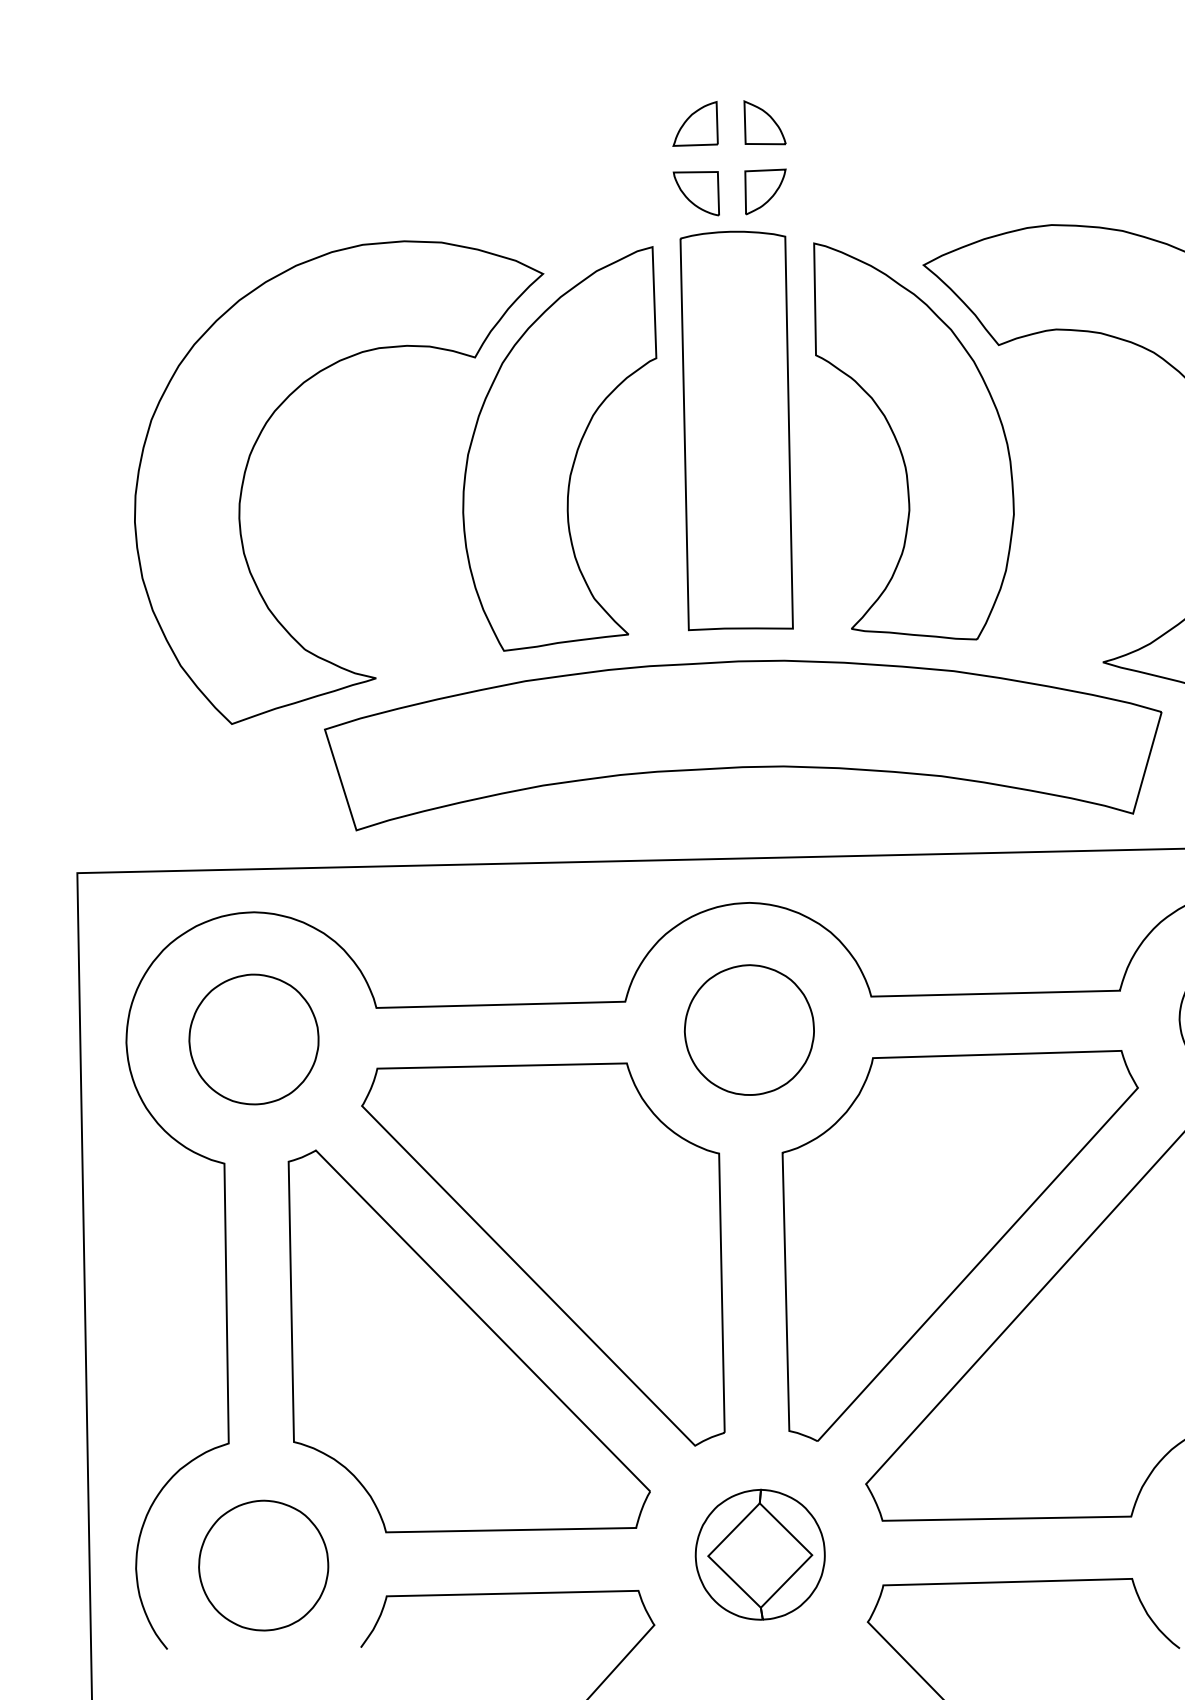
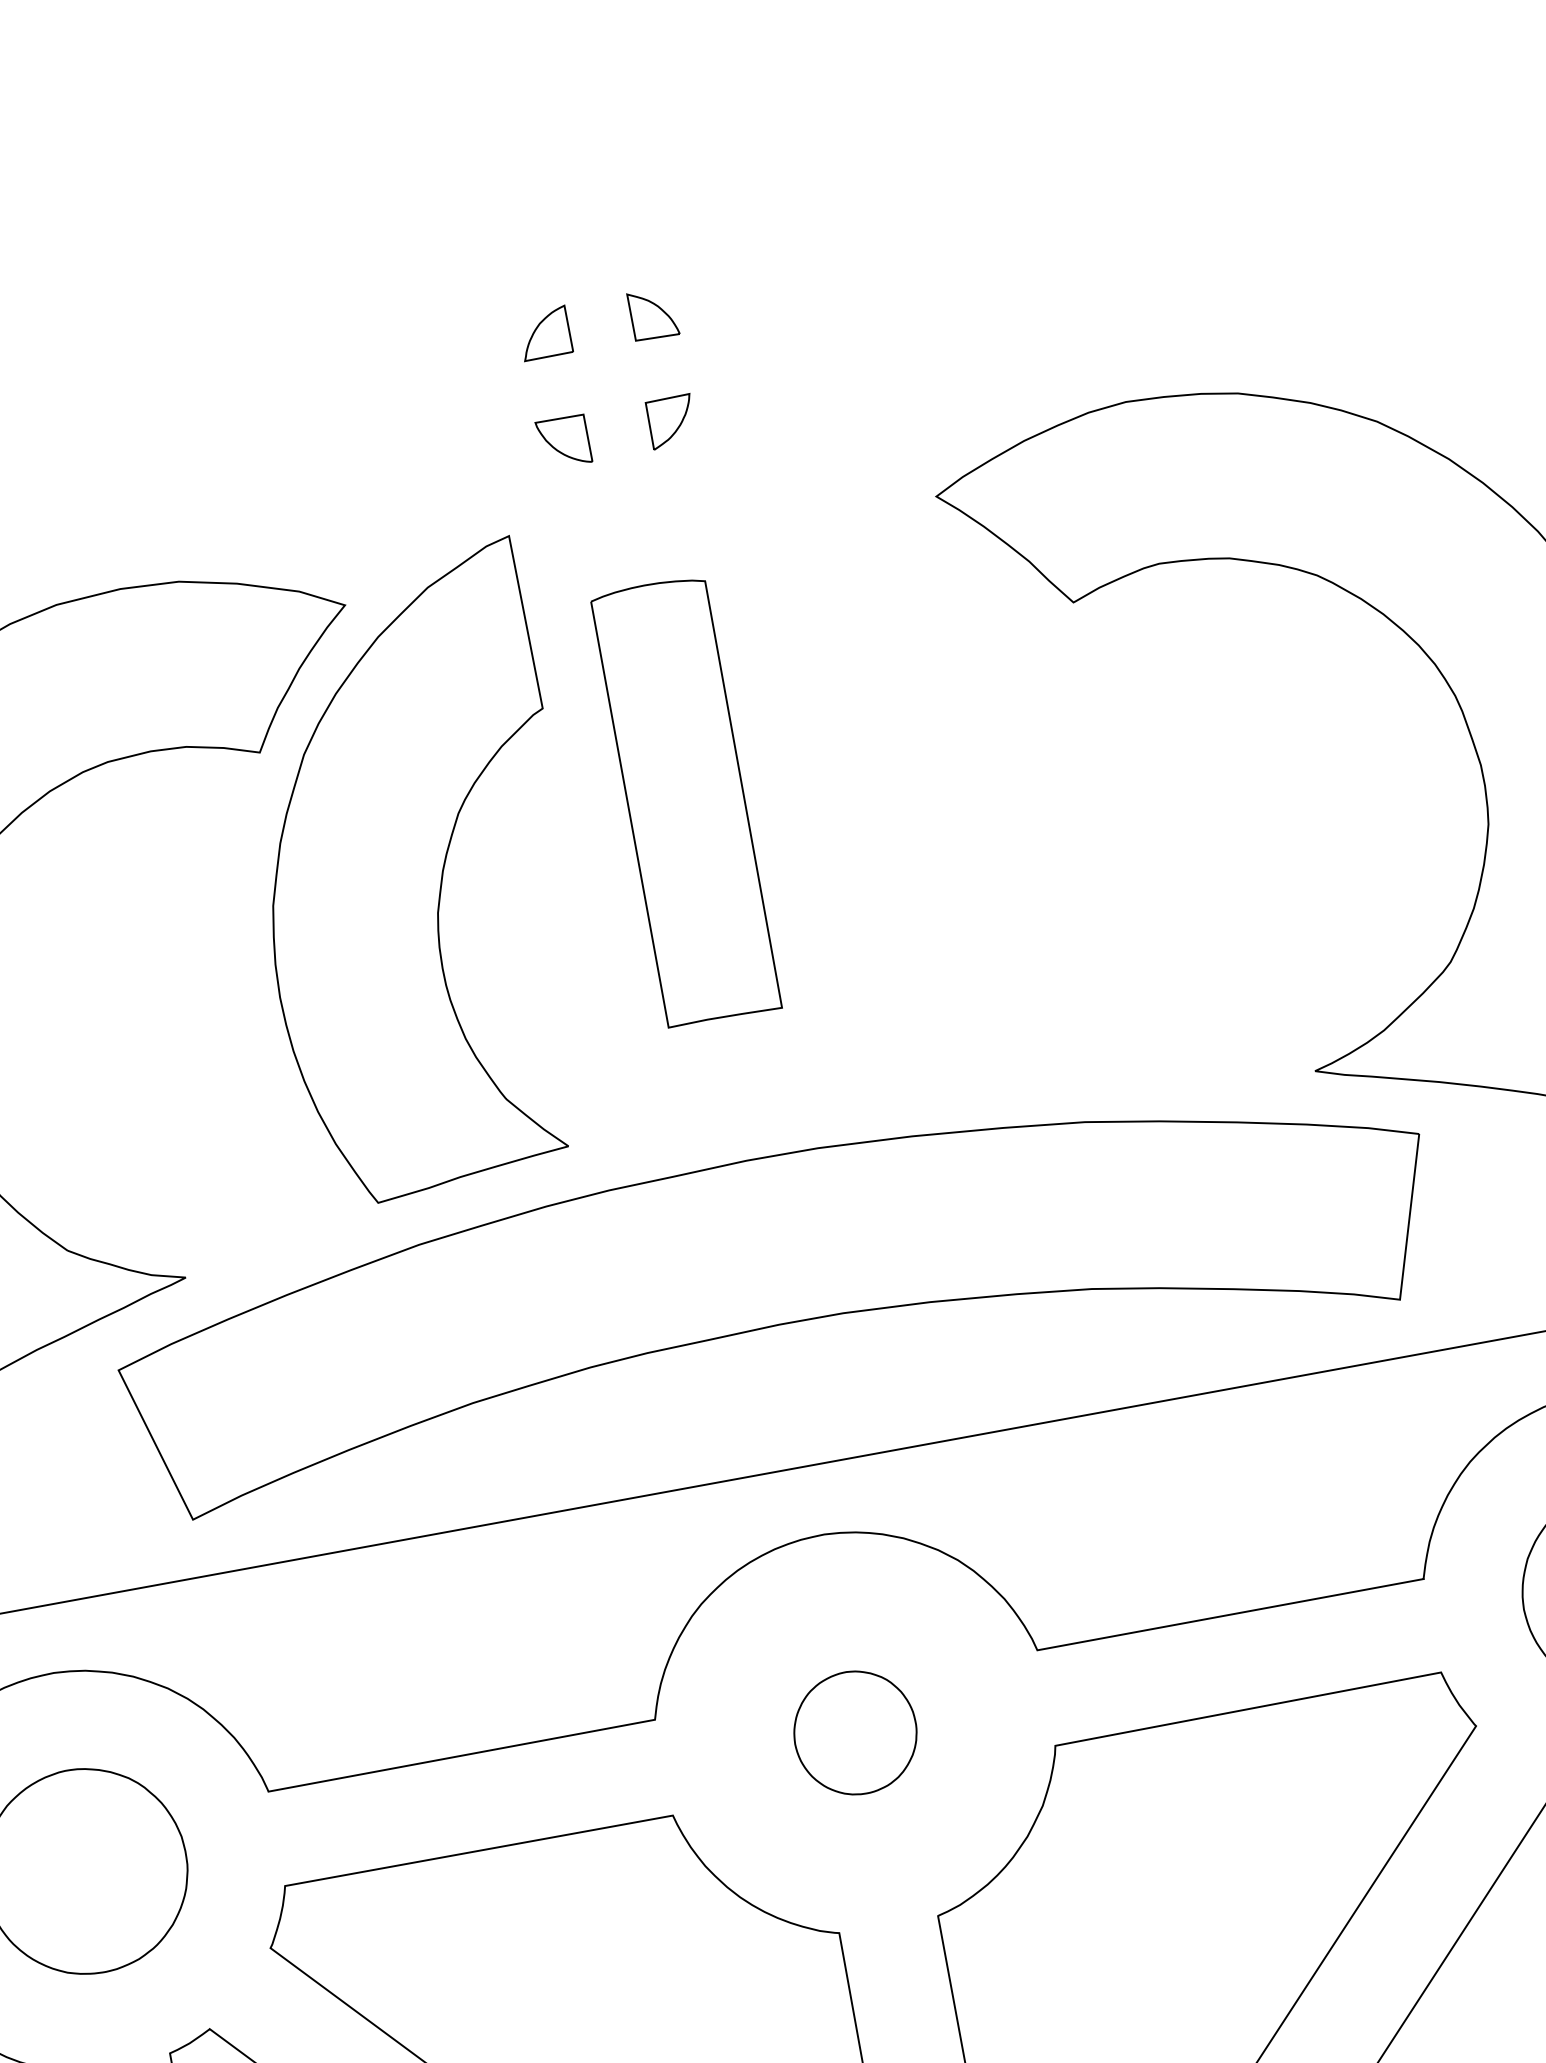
part: (764, 122) -> (652, 313), size x0.7
part: (695, 123) -> (545, 332), size x0.7
part: (765, 191) -> (671, 421), size x0.7
part: (695, 193) -> (562, 441), size x0.7
part: (736, 430) -> (685, 801), size x0.7
part: (913, 441) -> (964, 774), removed
part: (748, 1029) -> (854, 1732), size x0.6

